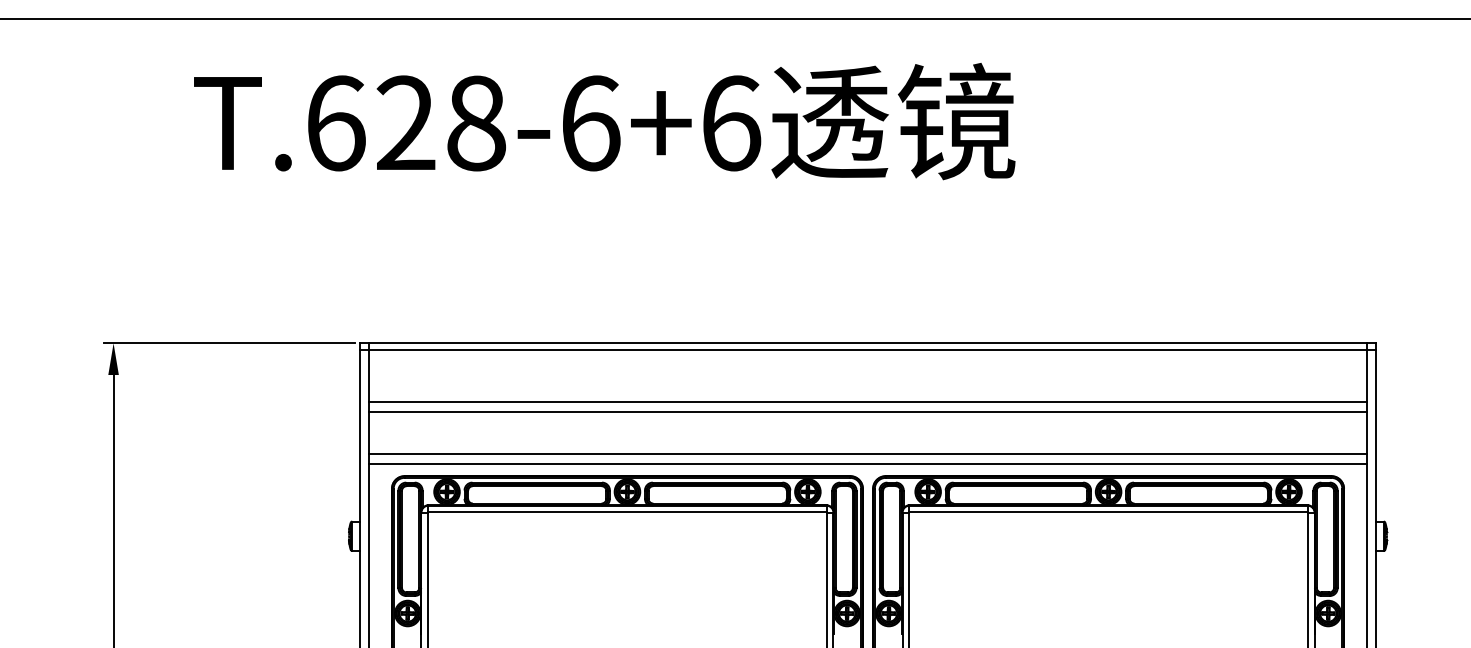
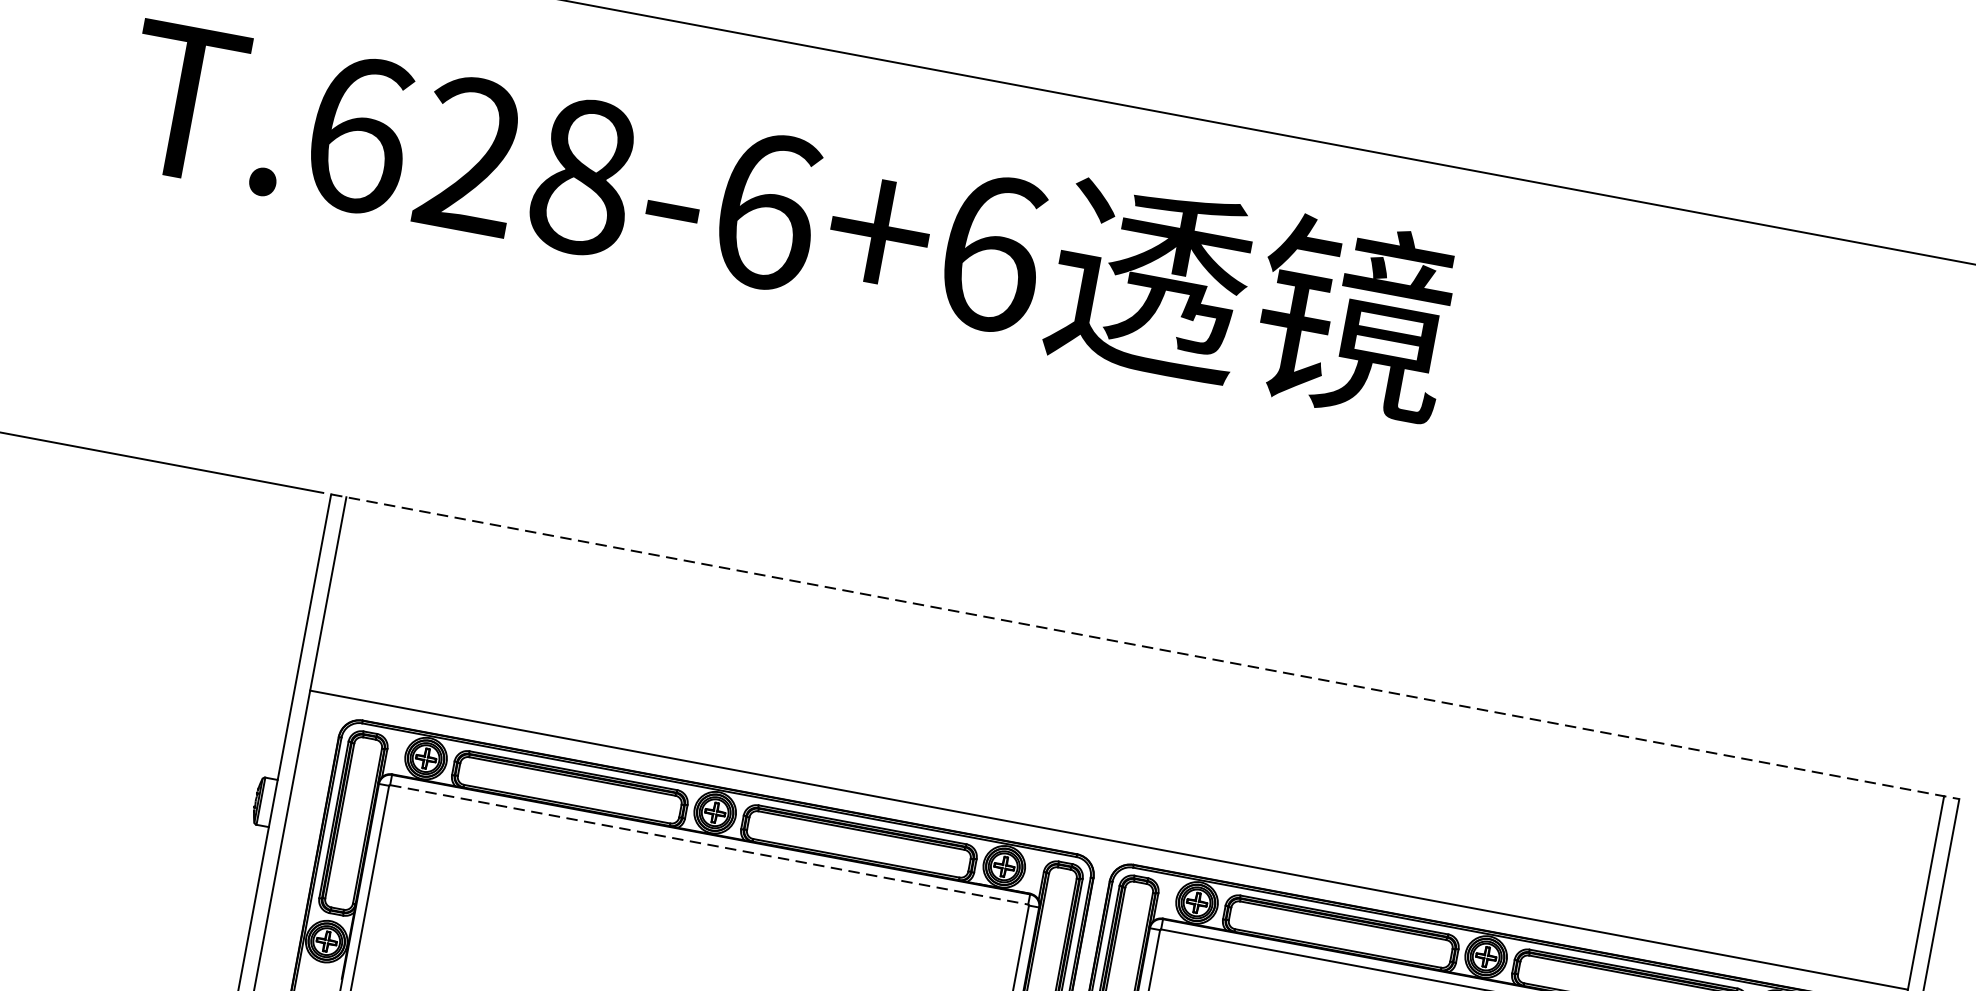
line: (868, 343) -> (1145, 647), solid -> dashed
line: (867, 349) -> (1142, 656), removed
line: (867, 402) -> (1126, 741), removed
line: (867, 412) -> (1123, 757), removed
line: (867, 454) -> (1111, 824), removed
line: (627, 512) -> (709, 845), solid -> dashed

